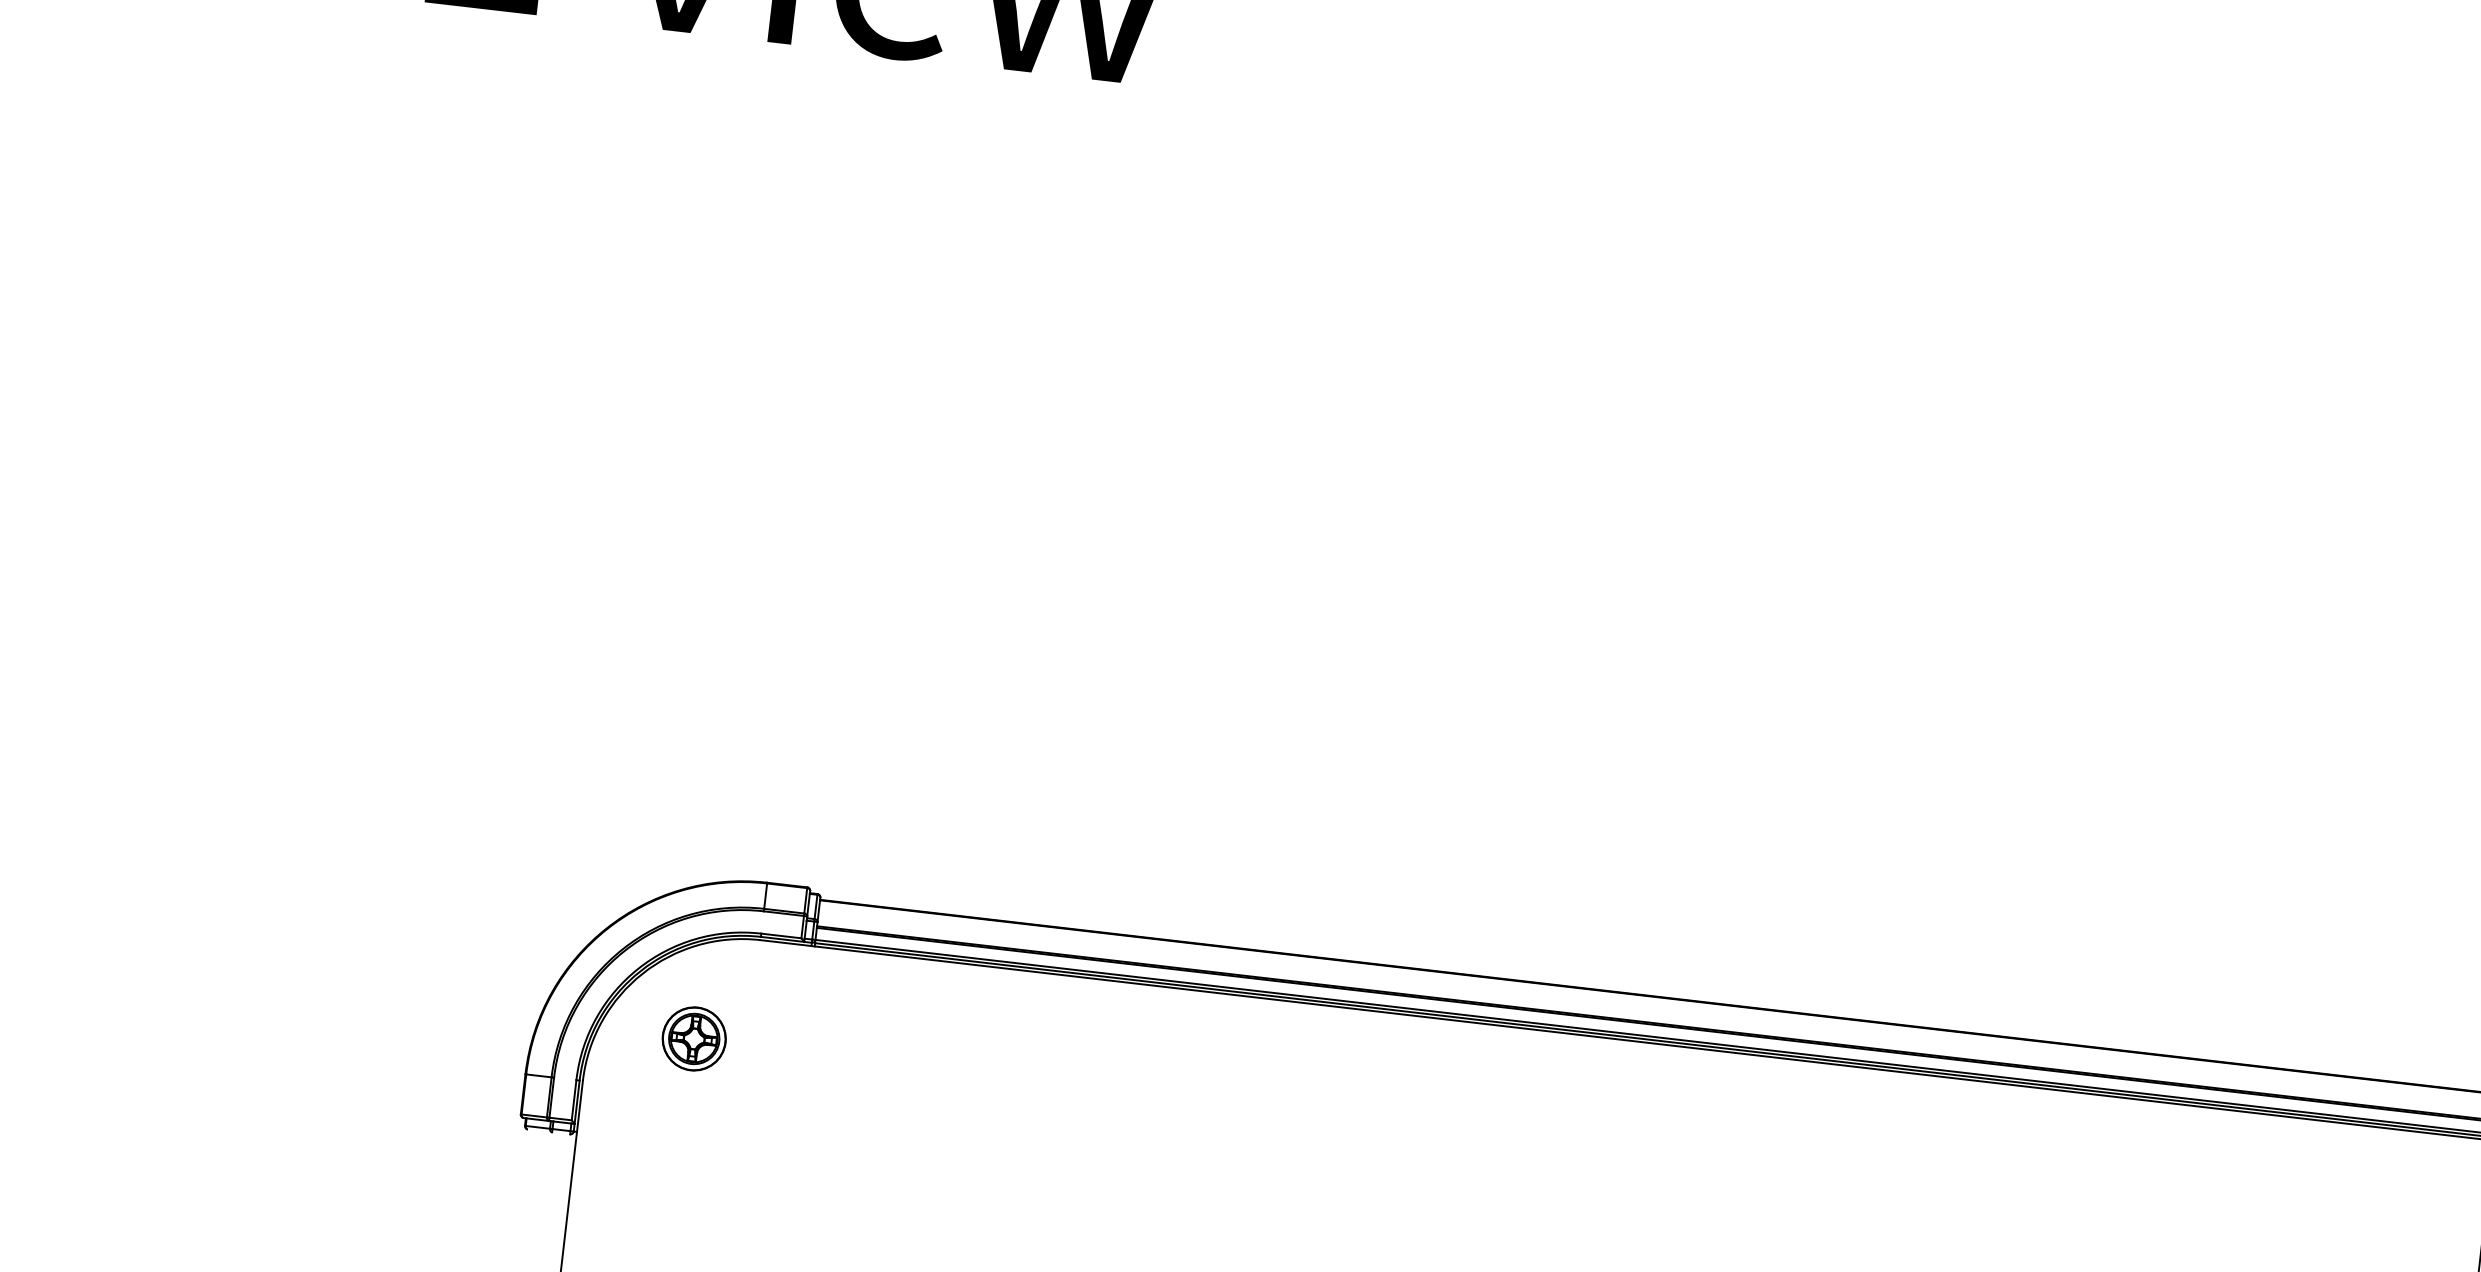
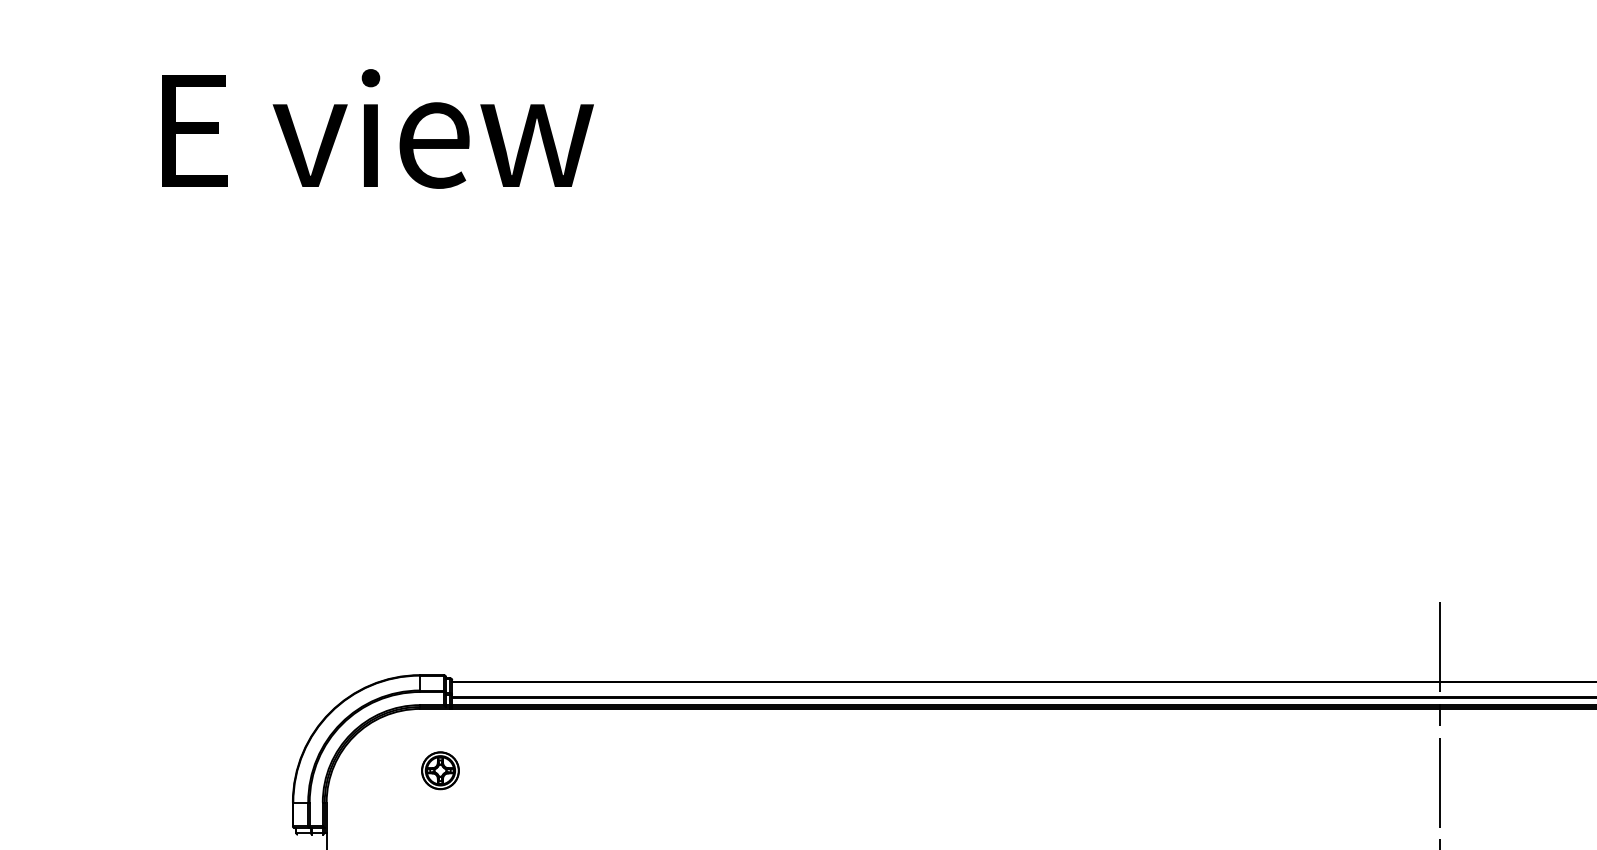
part: (694, 1038) -> (440, 770), moved

